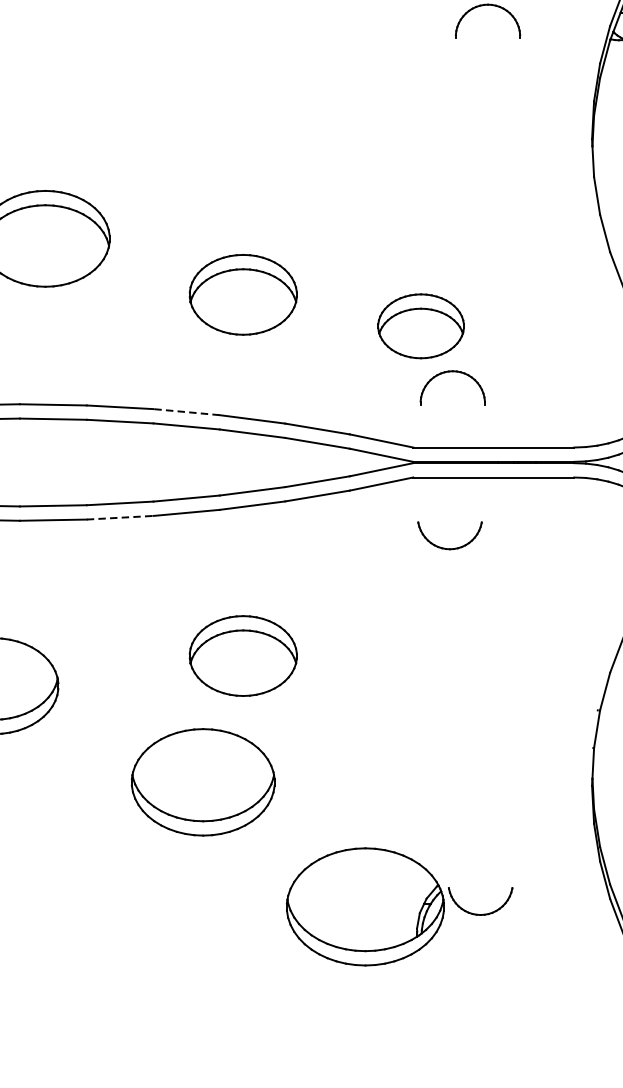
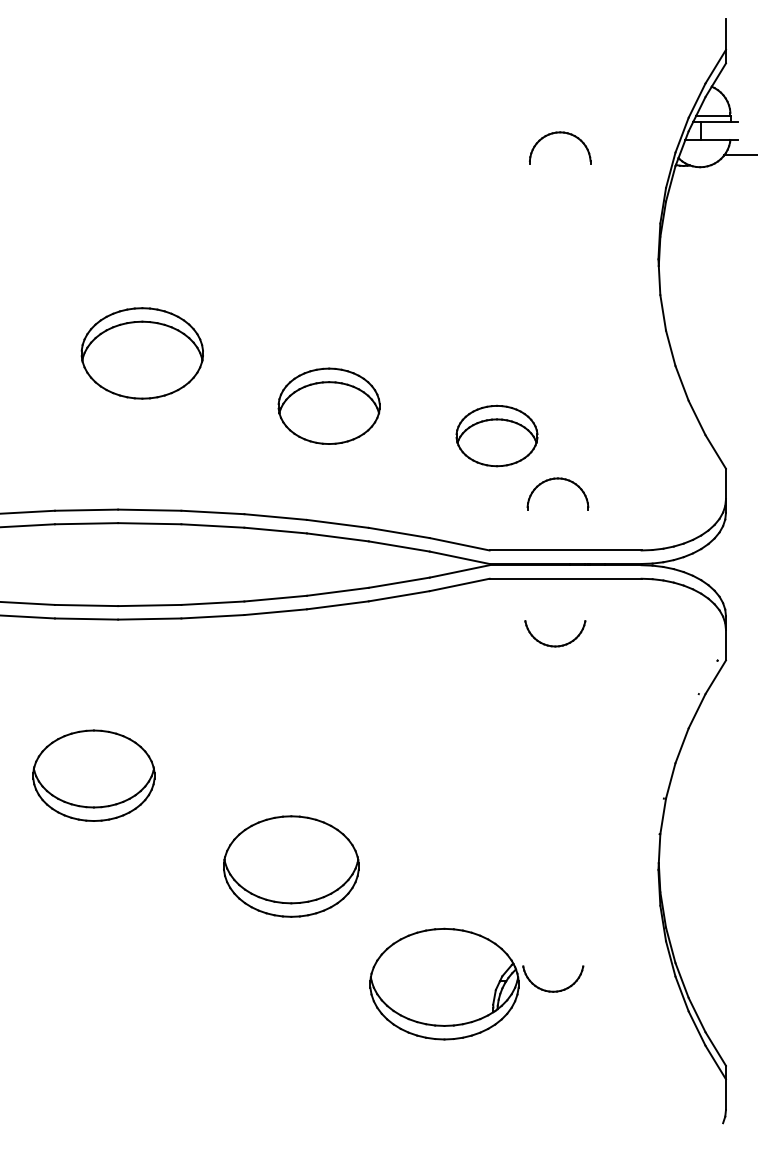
part: (452, 372) -> (557, 479), moved
line: (186, 412) -> (275, 517), dashed -> solid
line: (119, 517) -> (212, 616), dashed -> solid
part: (450, 548) -> (555, 645), moved
part: (242, 655) -> (328, 746), removed

